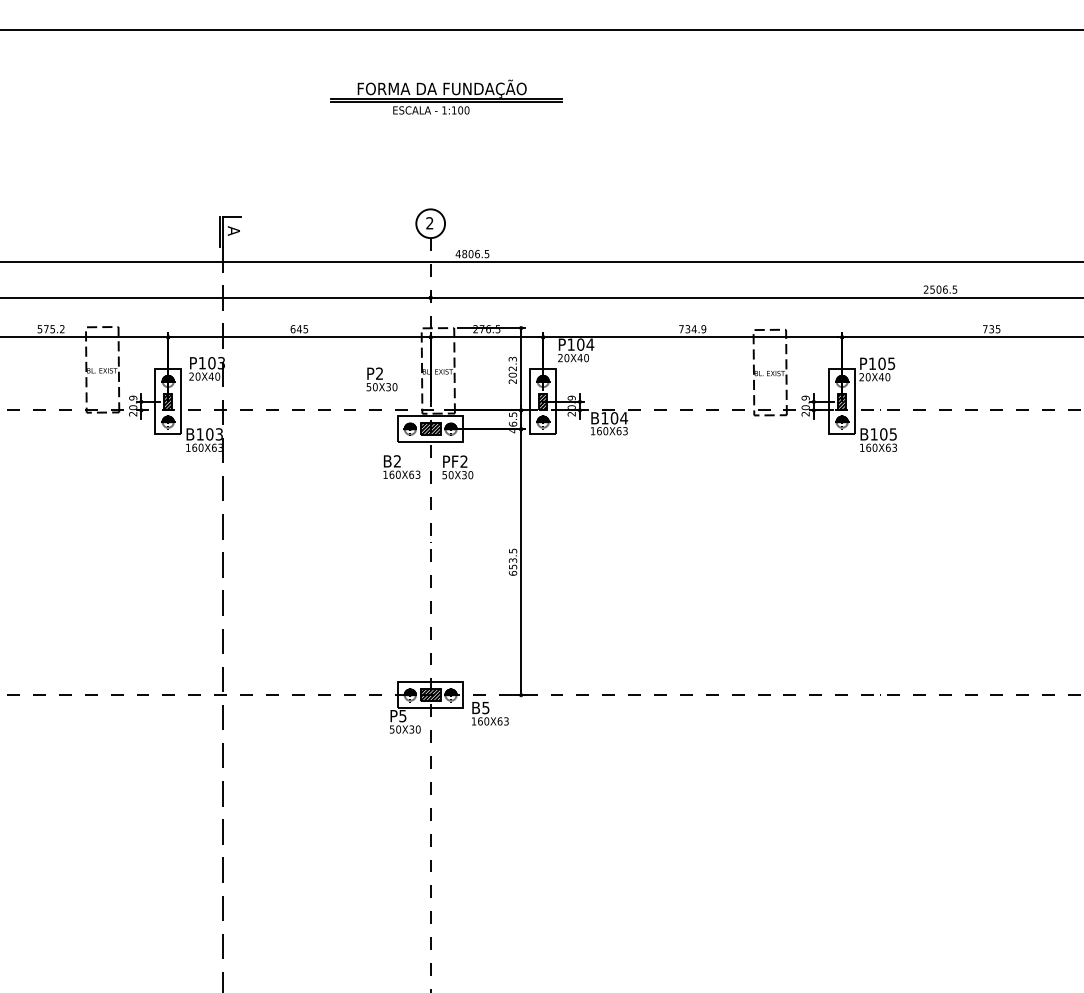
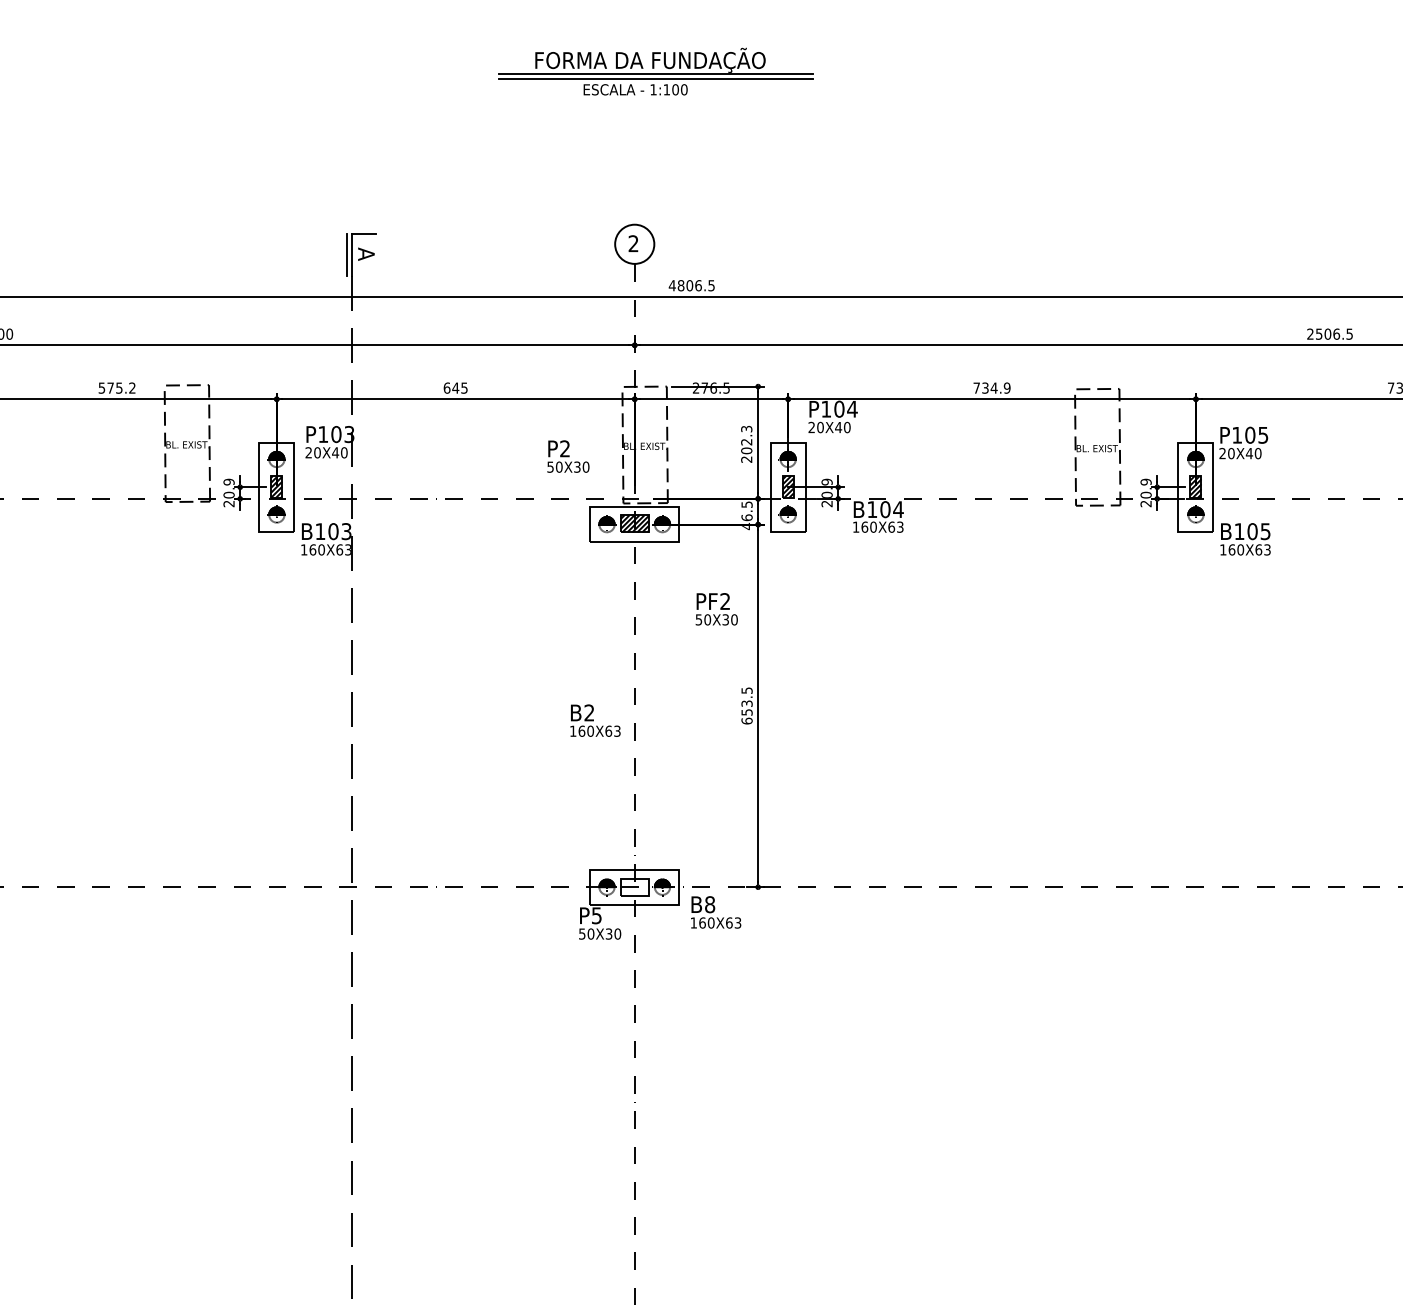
text: (401, 466) -> (594, 719), moved
text: (457, 467) -> (716, 609), moved
hatch: (430, 695) -> (634, 887), removed
text: (485, 707) -> (709, 904), B5 -> B8

